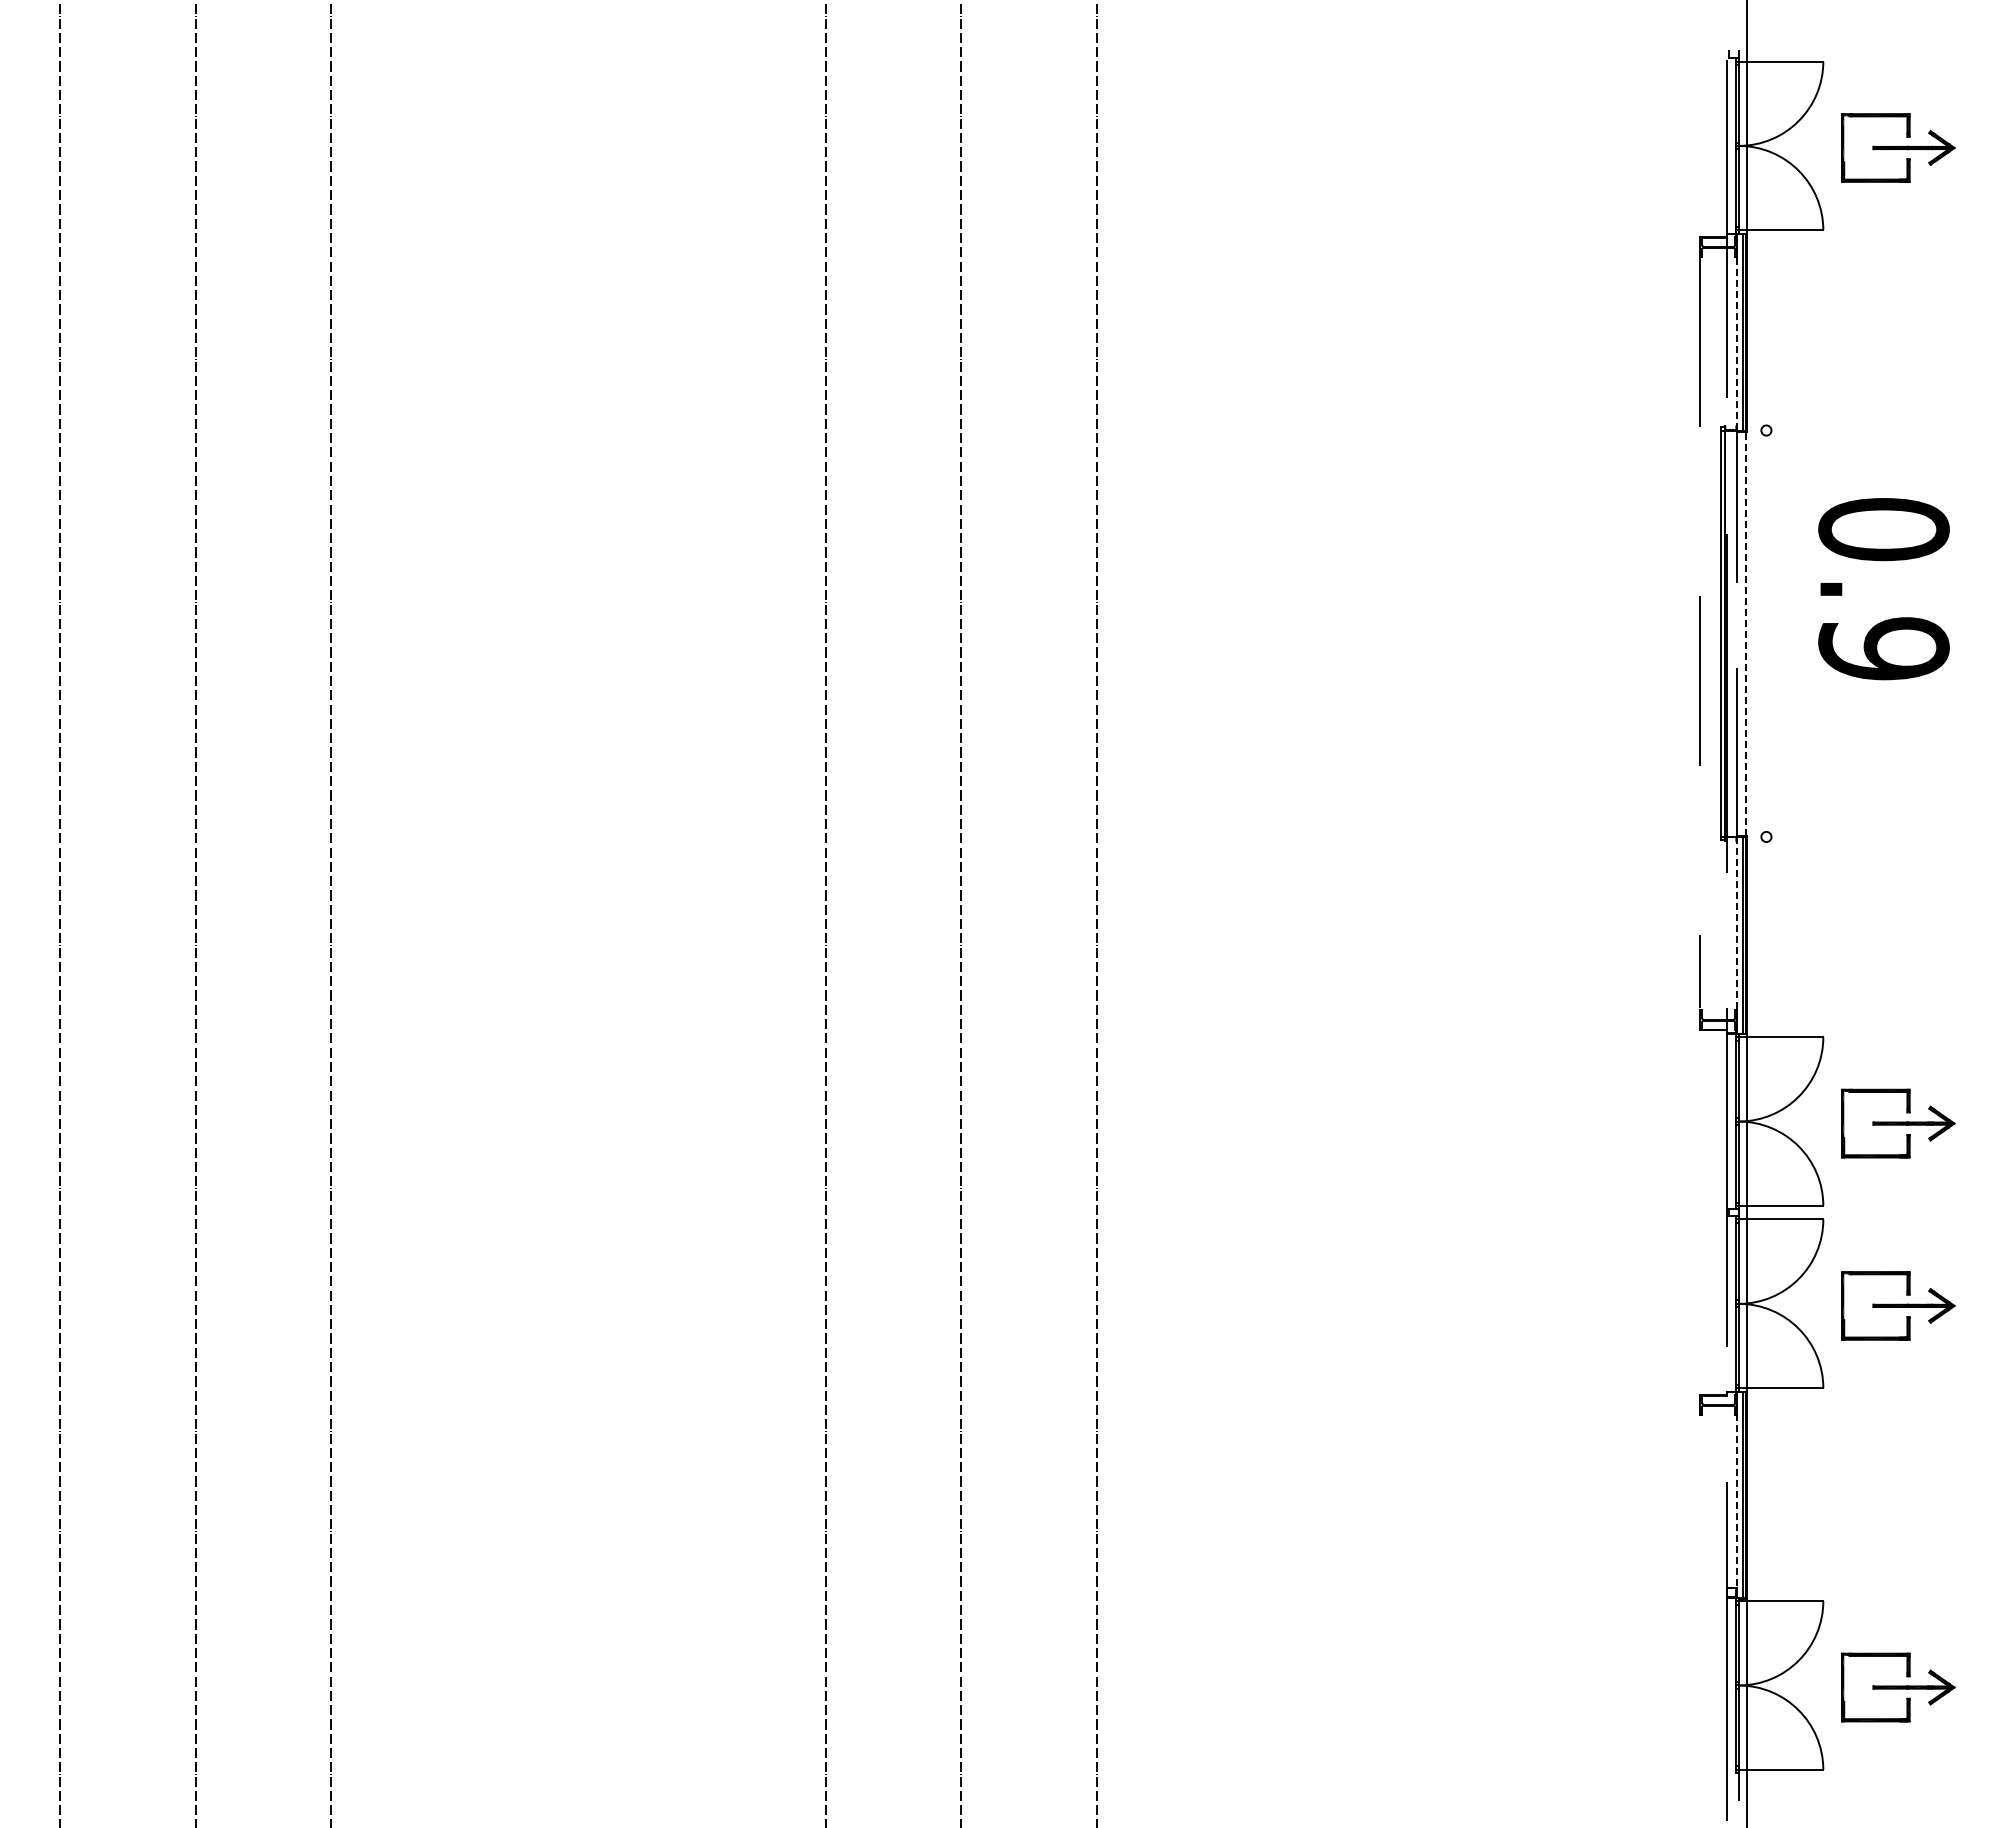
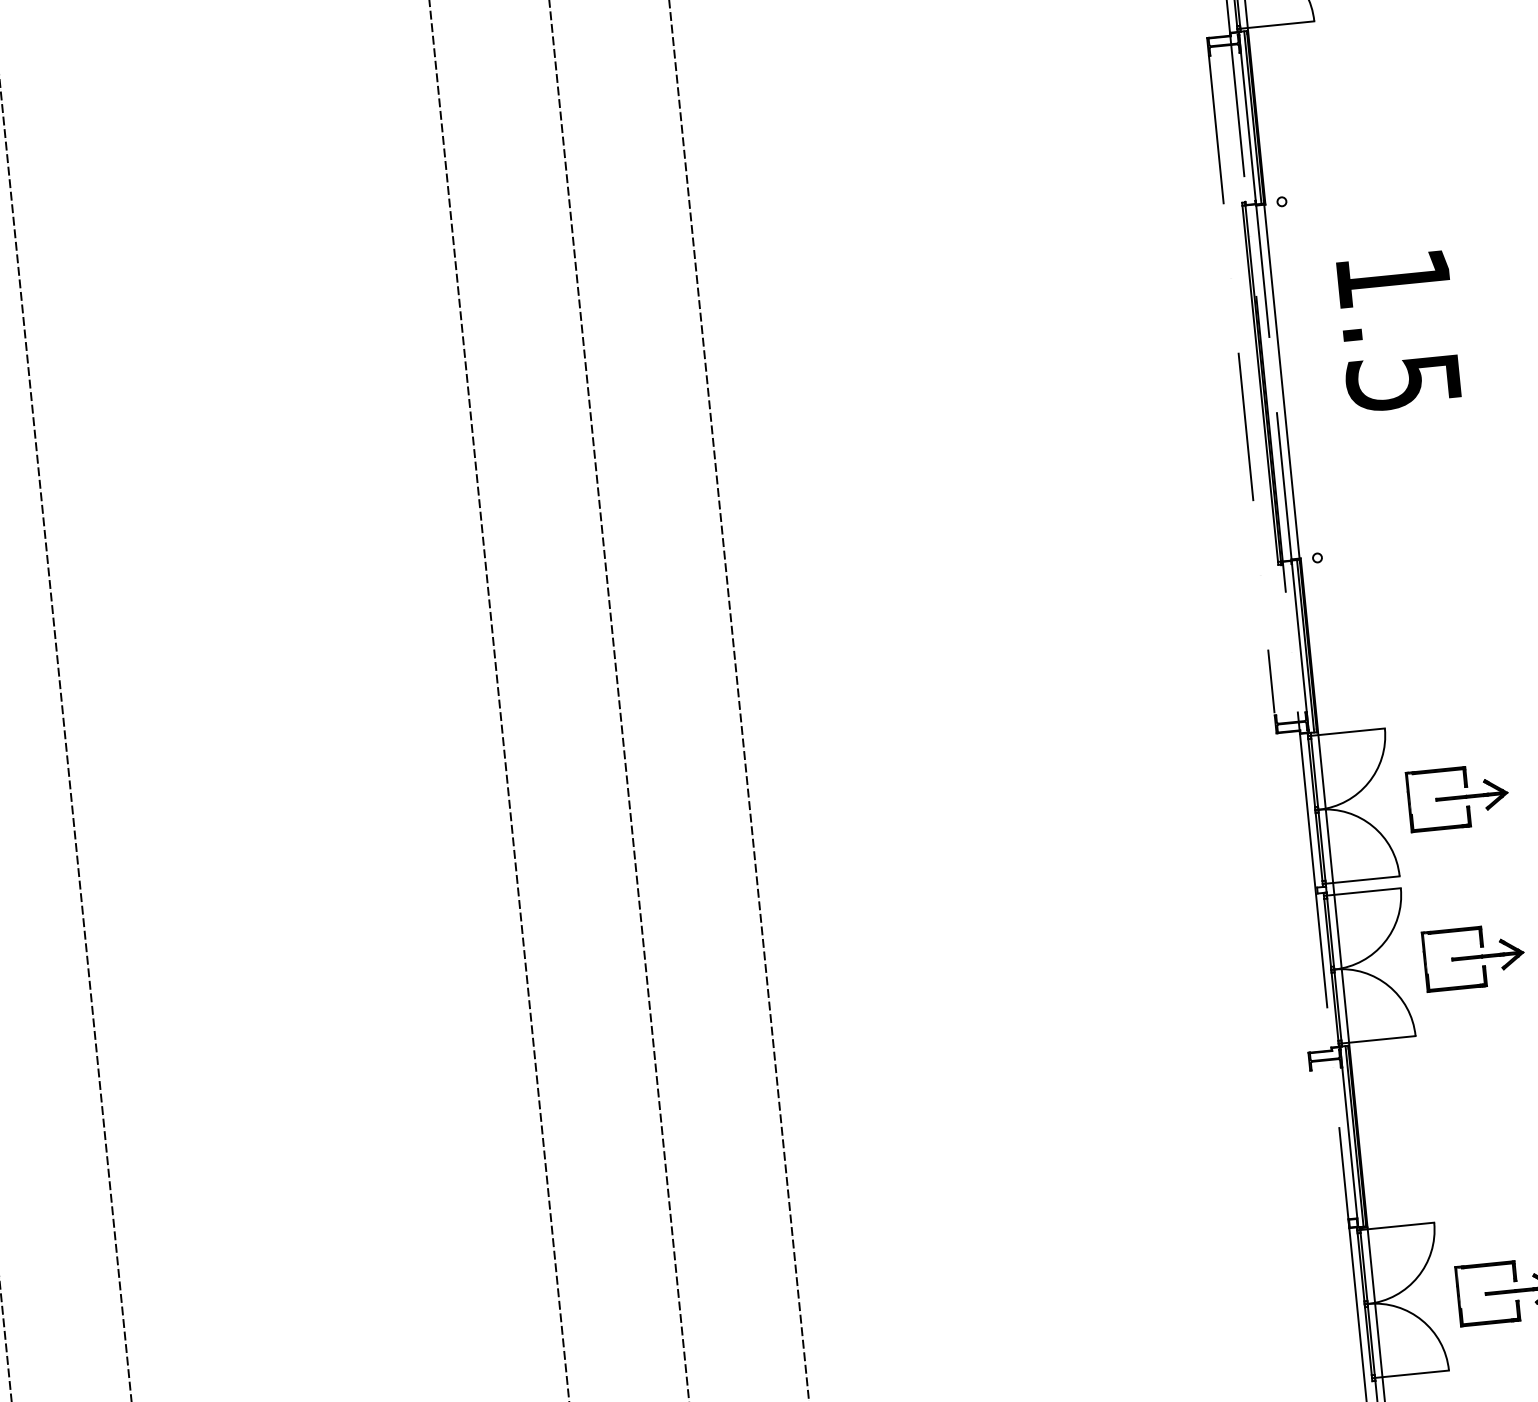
line: (1736, 331) -> (1247, 117), dashed -> solid
text: (1883, 589) -> (1398, 330), 0.9 -> 1.5
line: (1746, 633) -> (1282, 381), dashed -> solid
line: (1736, 935) -> (1299, 646), dashed -> solid
line: (1736, 1495) -> (1348, 1137), dashed -> solid

